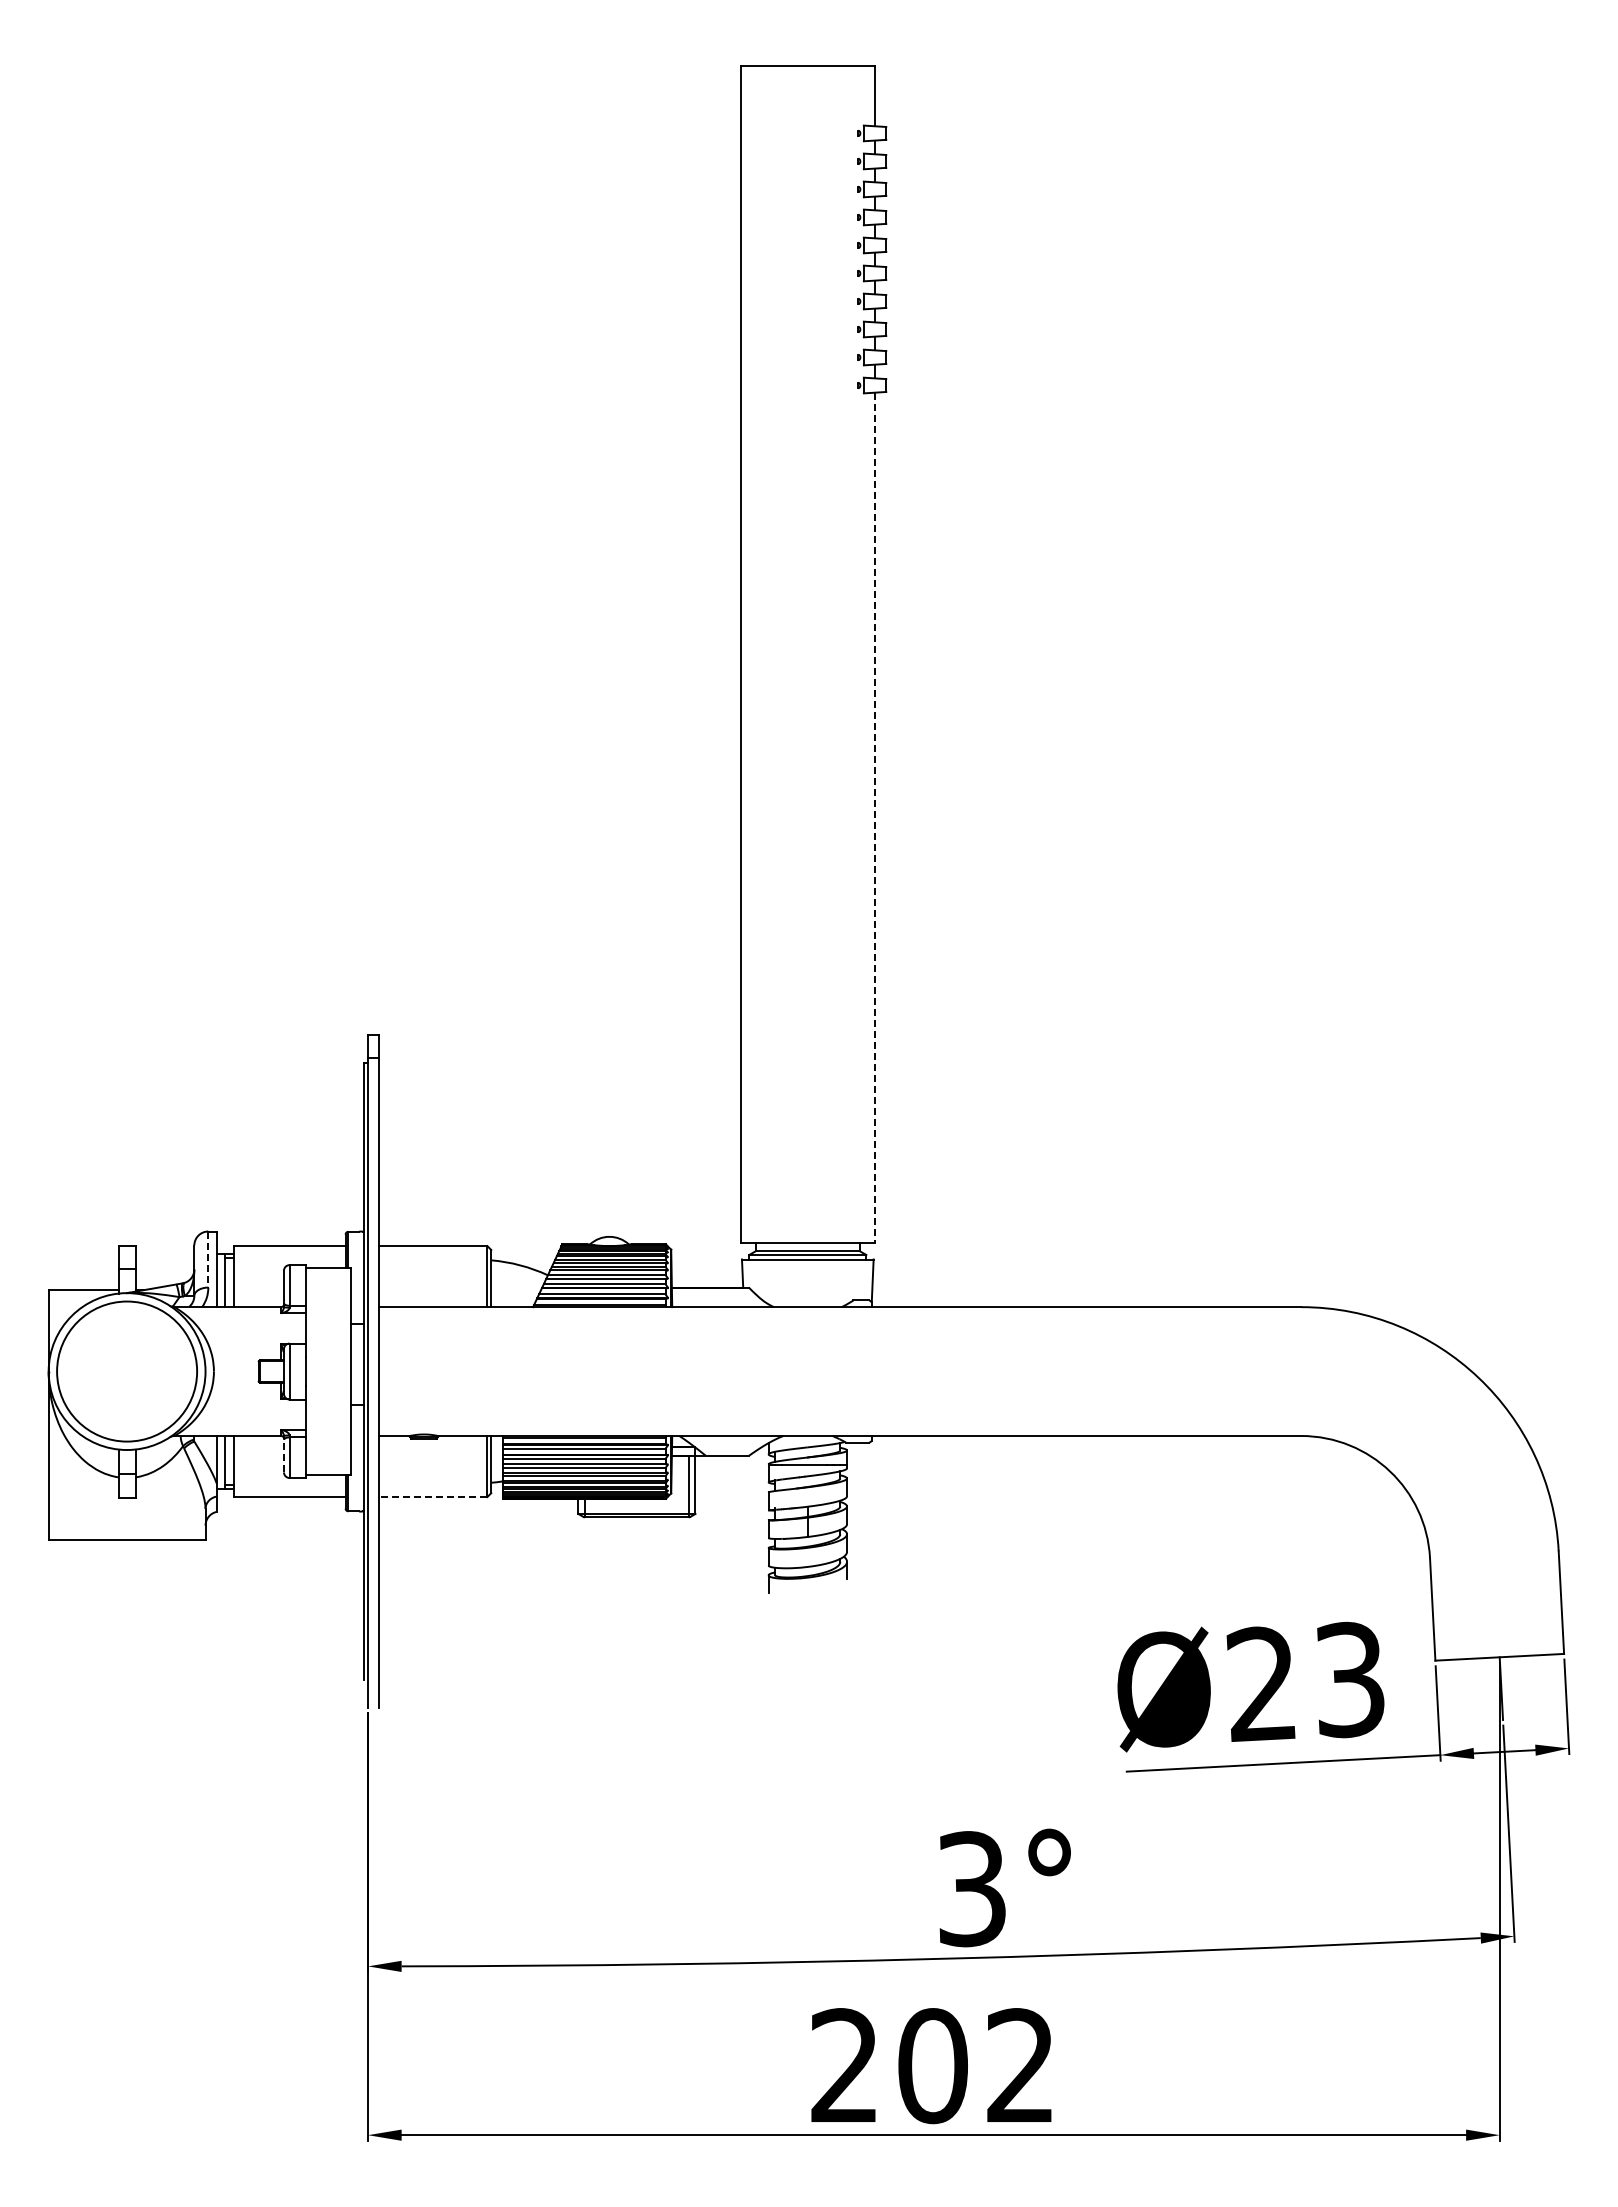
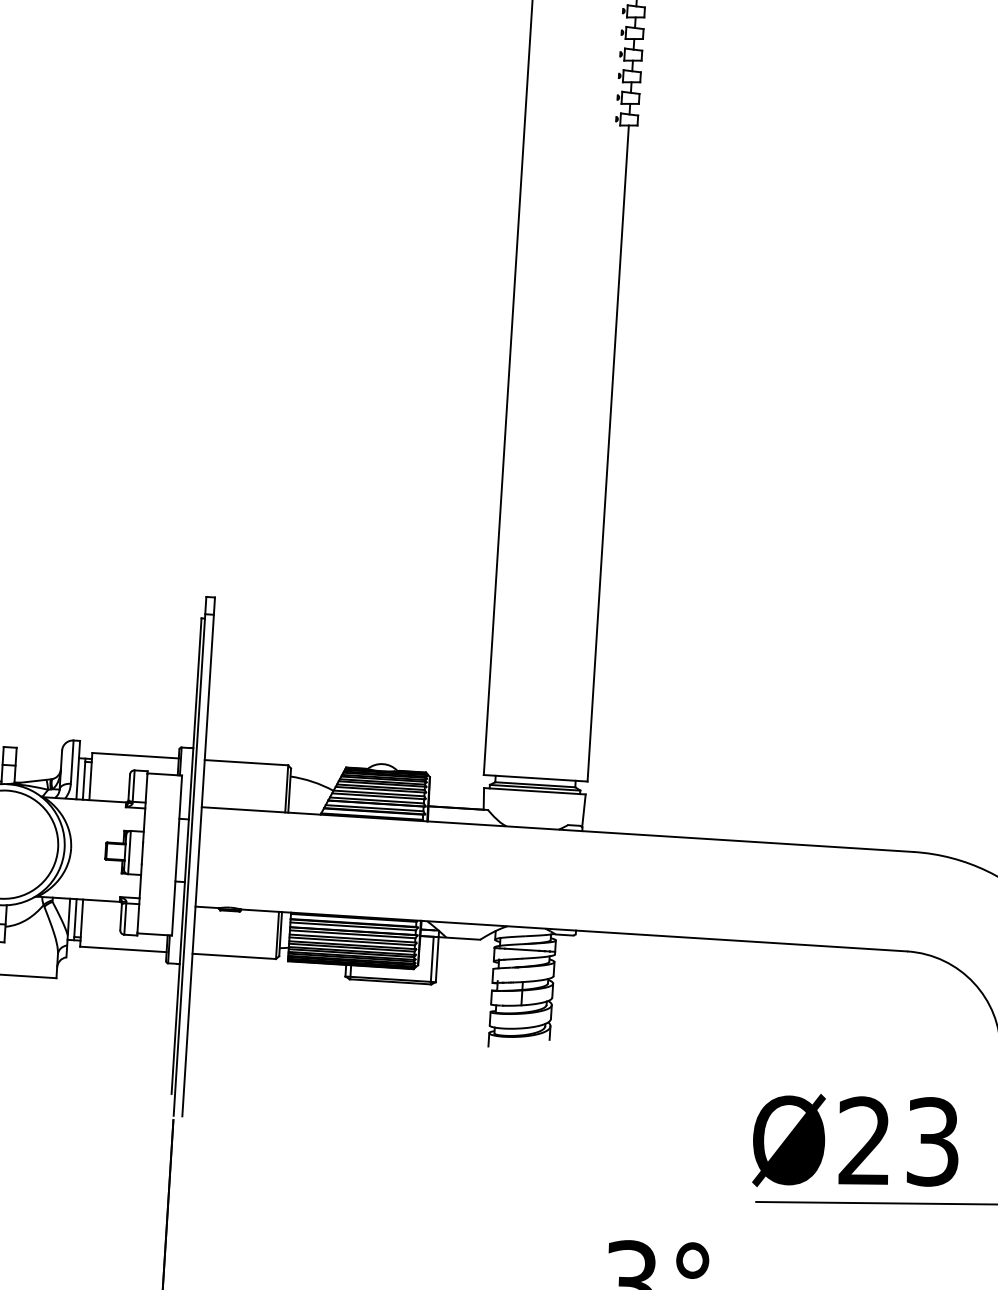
line: (875, 818) -> (608, 454), dashed -> solid
line: (208, 1260) -> (72, 762), dashed -> solid
line: (283, 1453) -> (120, 915), dashed -> solid
line: (432, 1497) -> (233, 956), dashed -> solid

